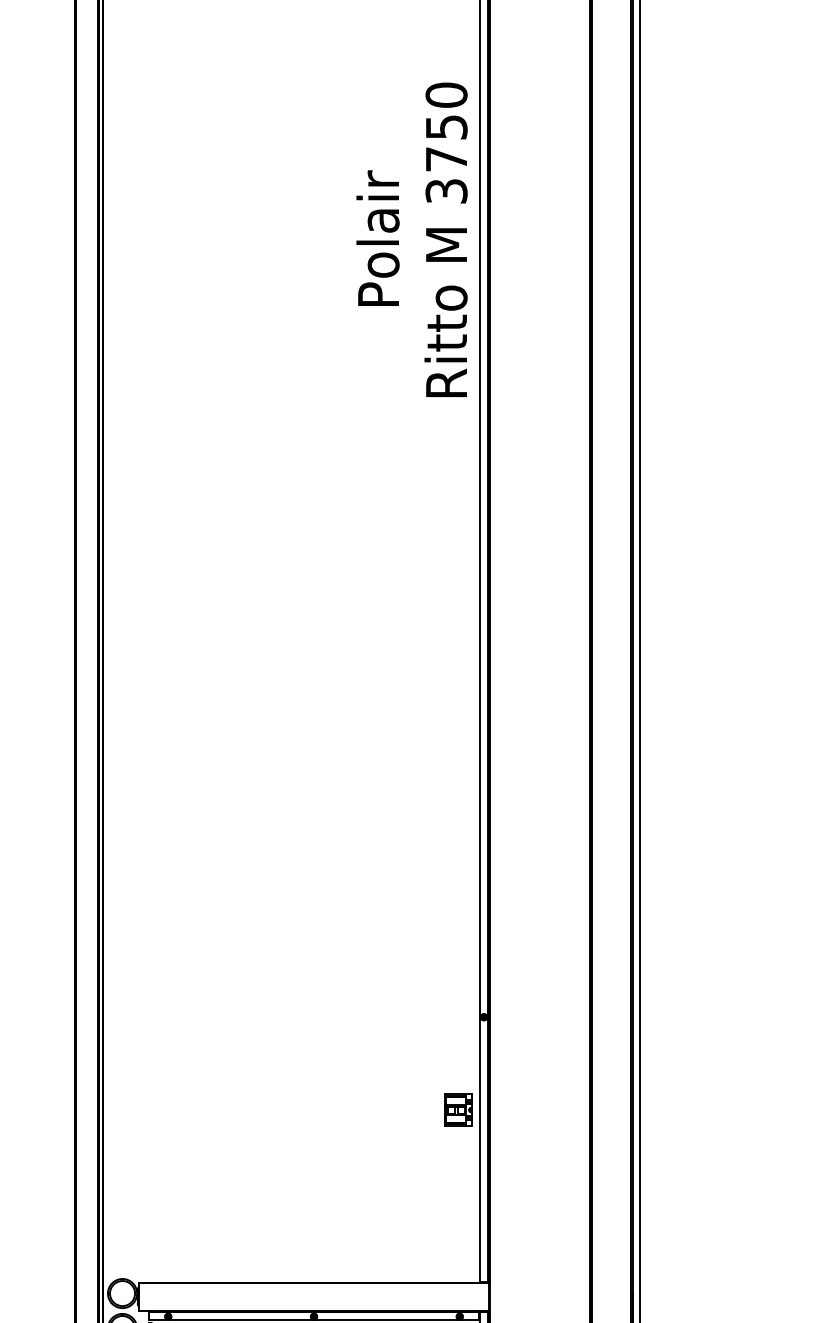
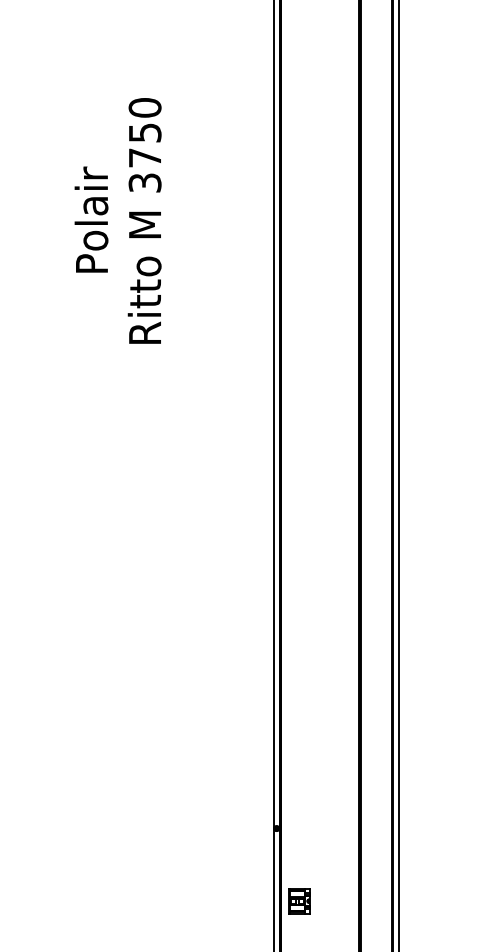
text: (411, 239) -> (117, 220), moved
part: (458, 1109) -> (299, 900), moved

